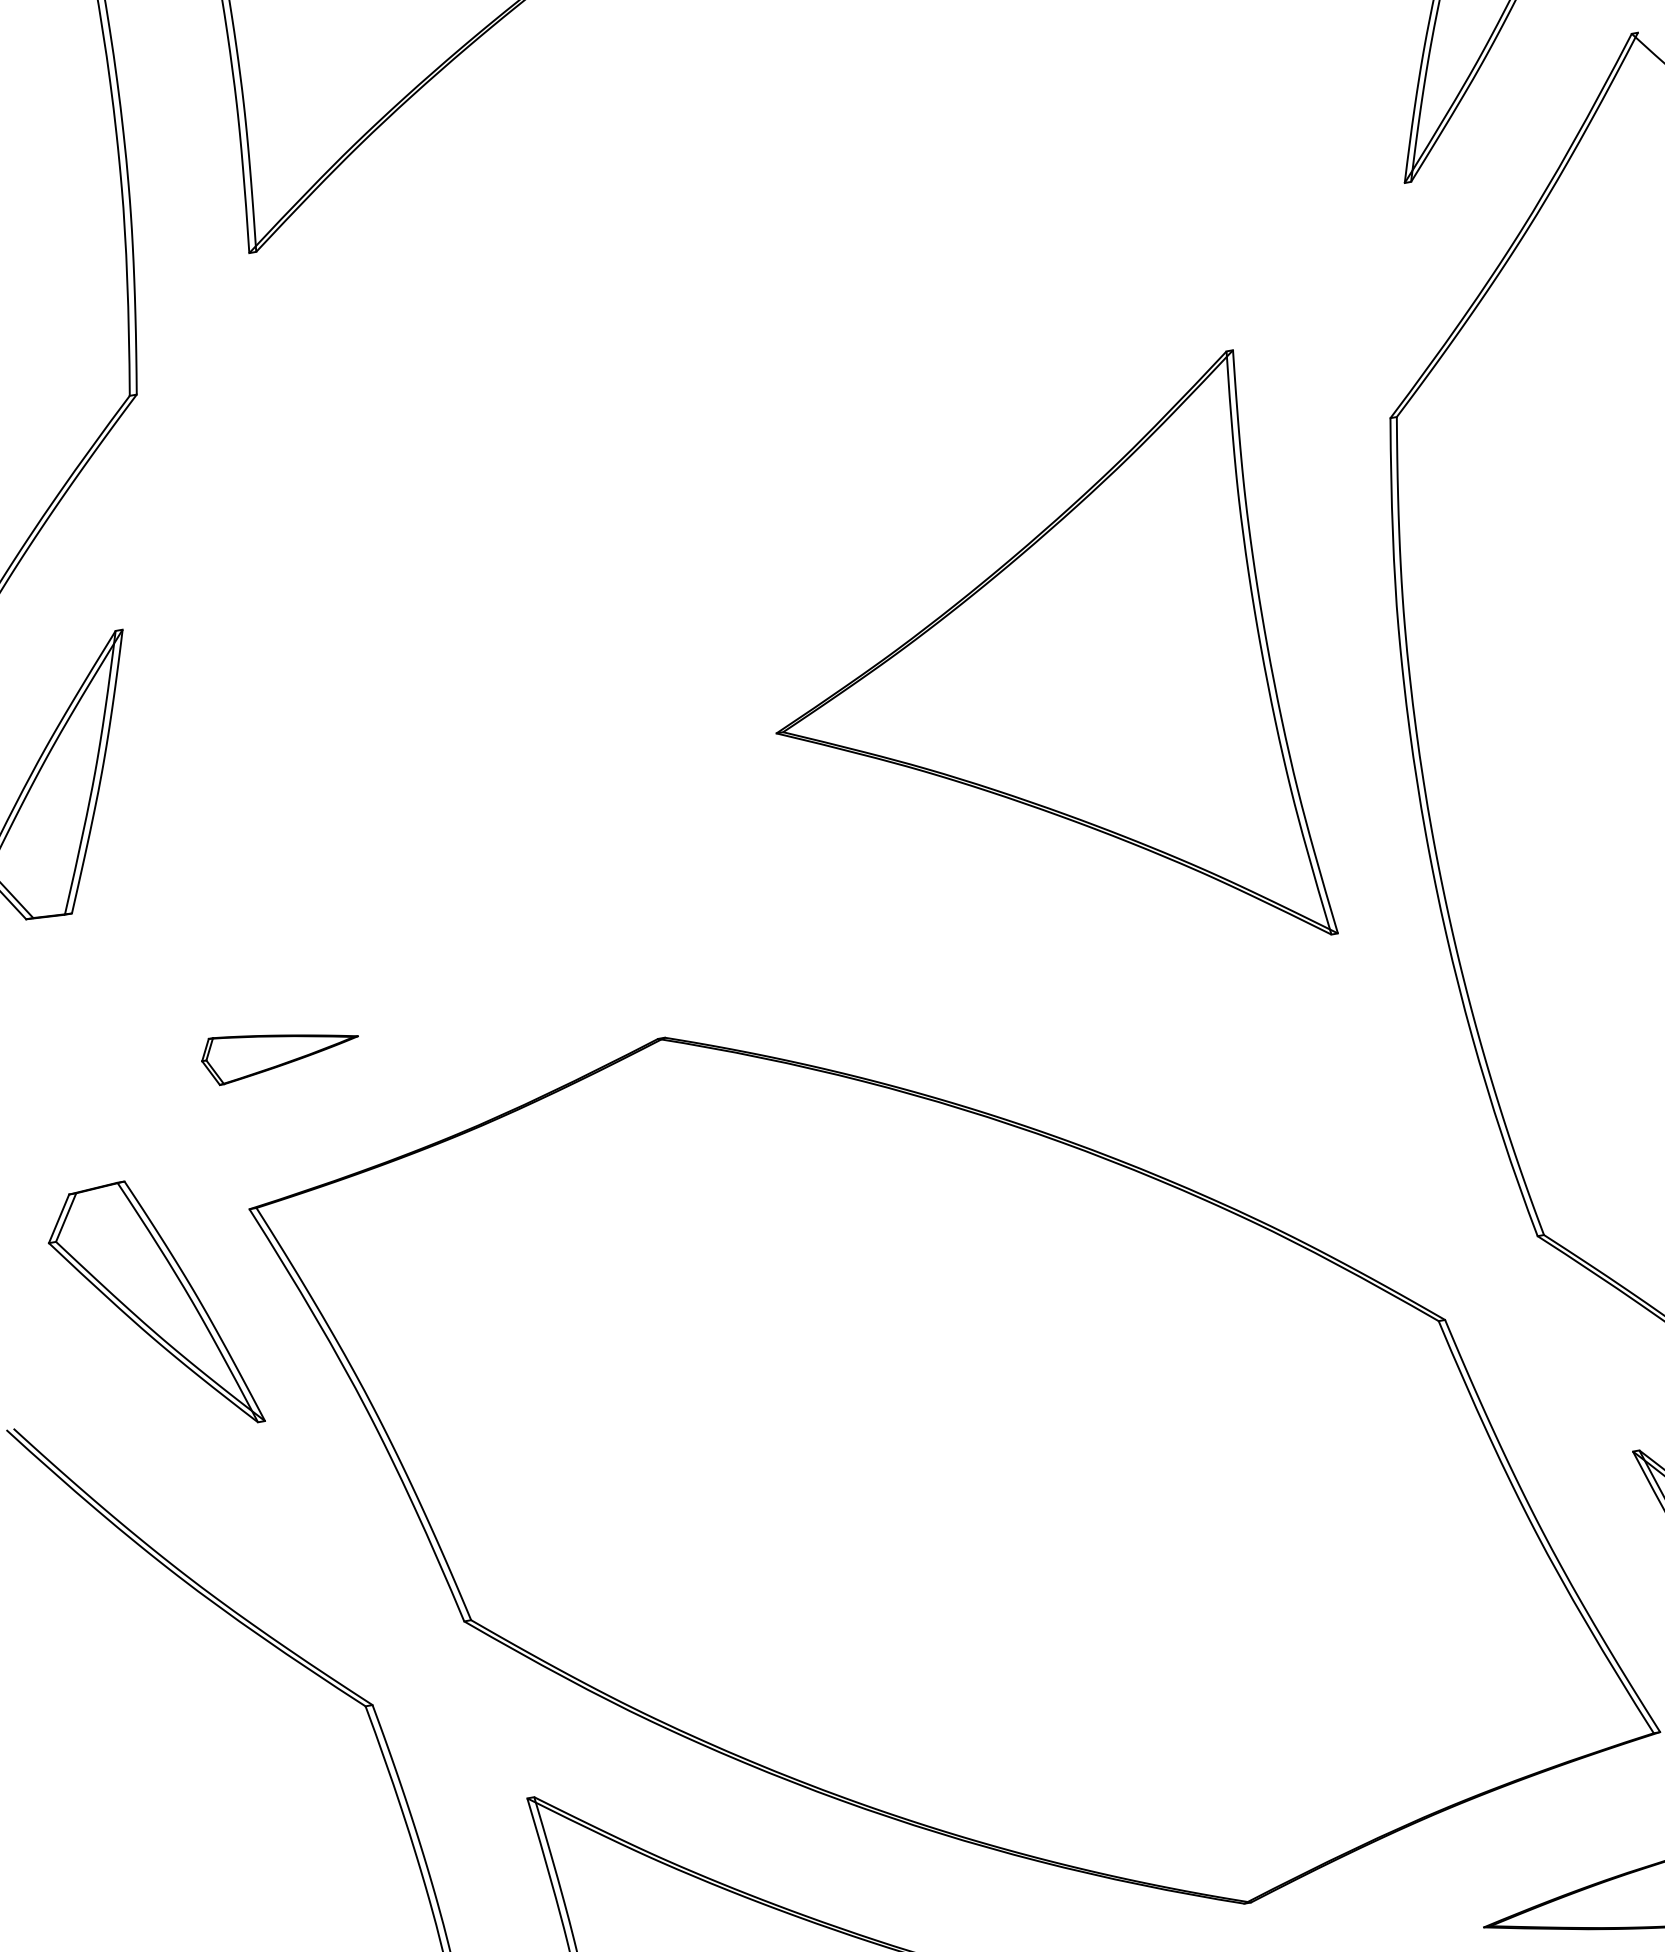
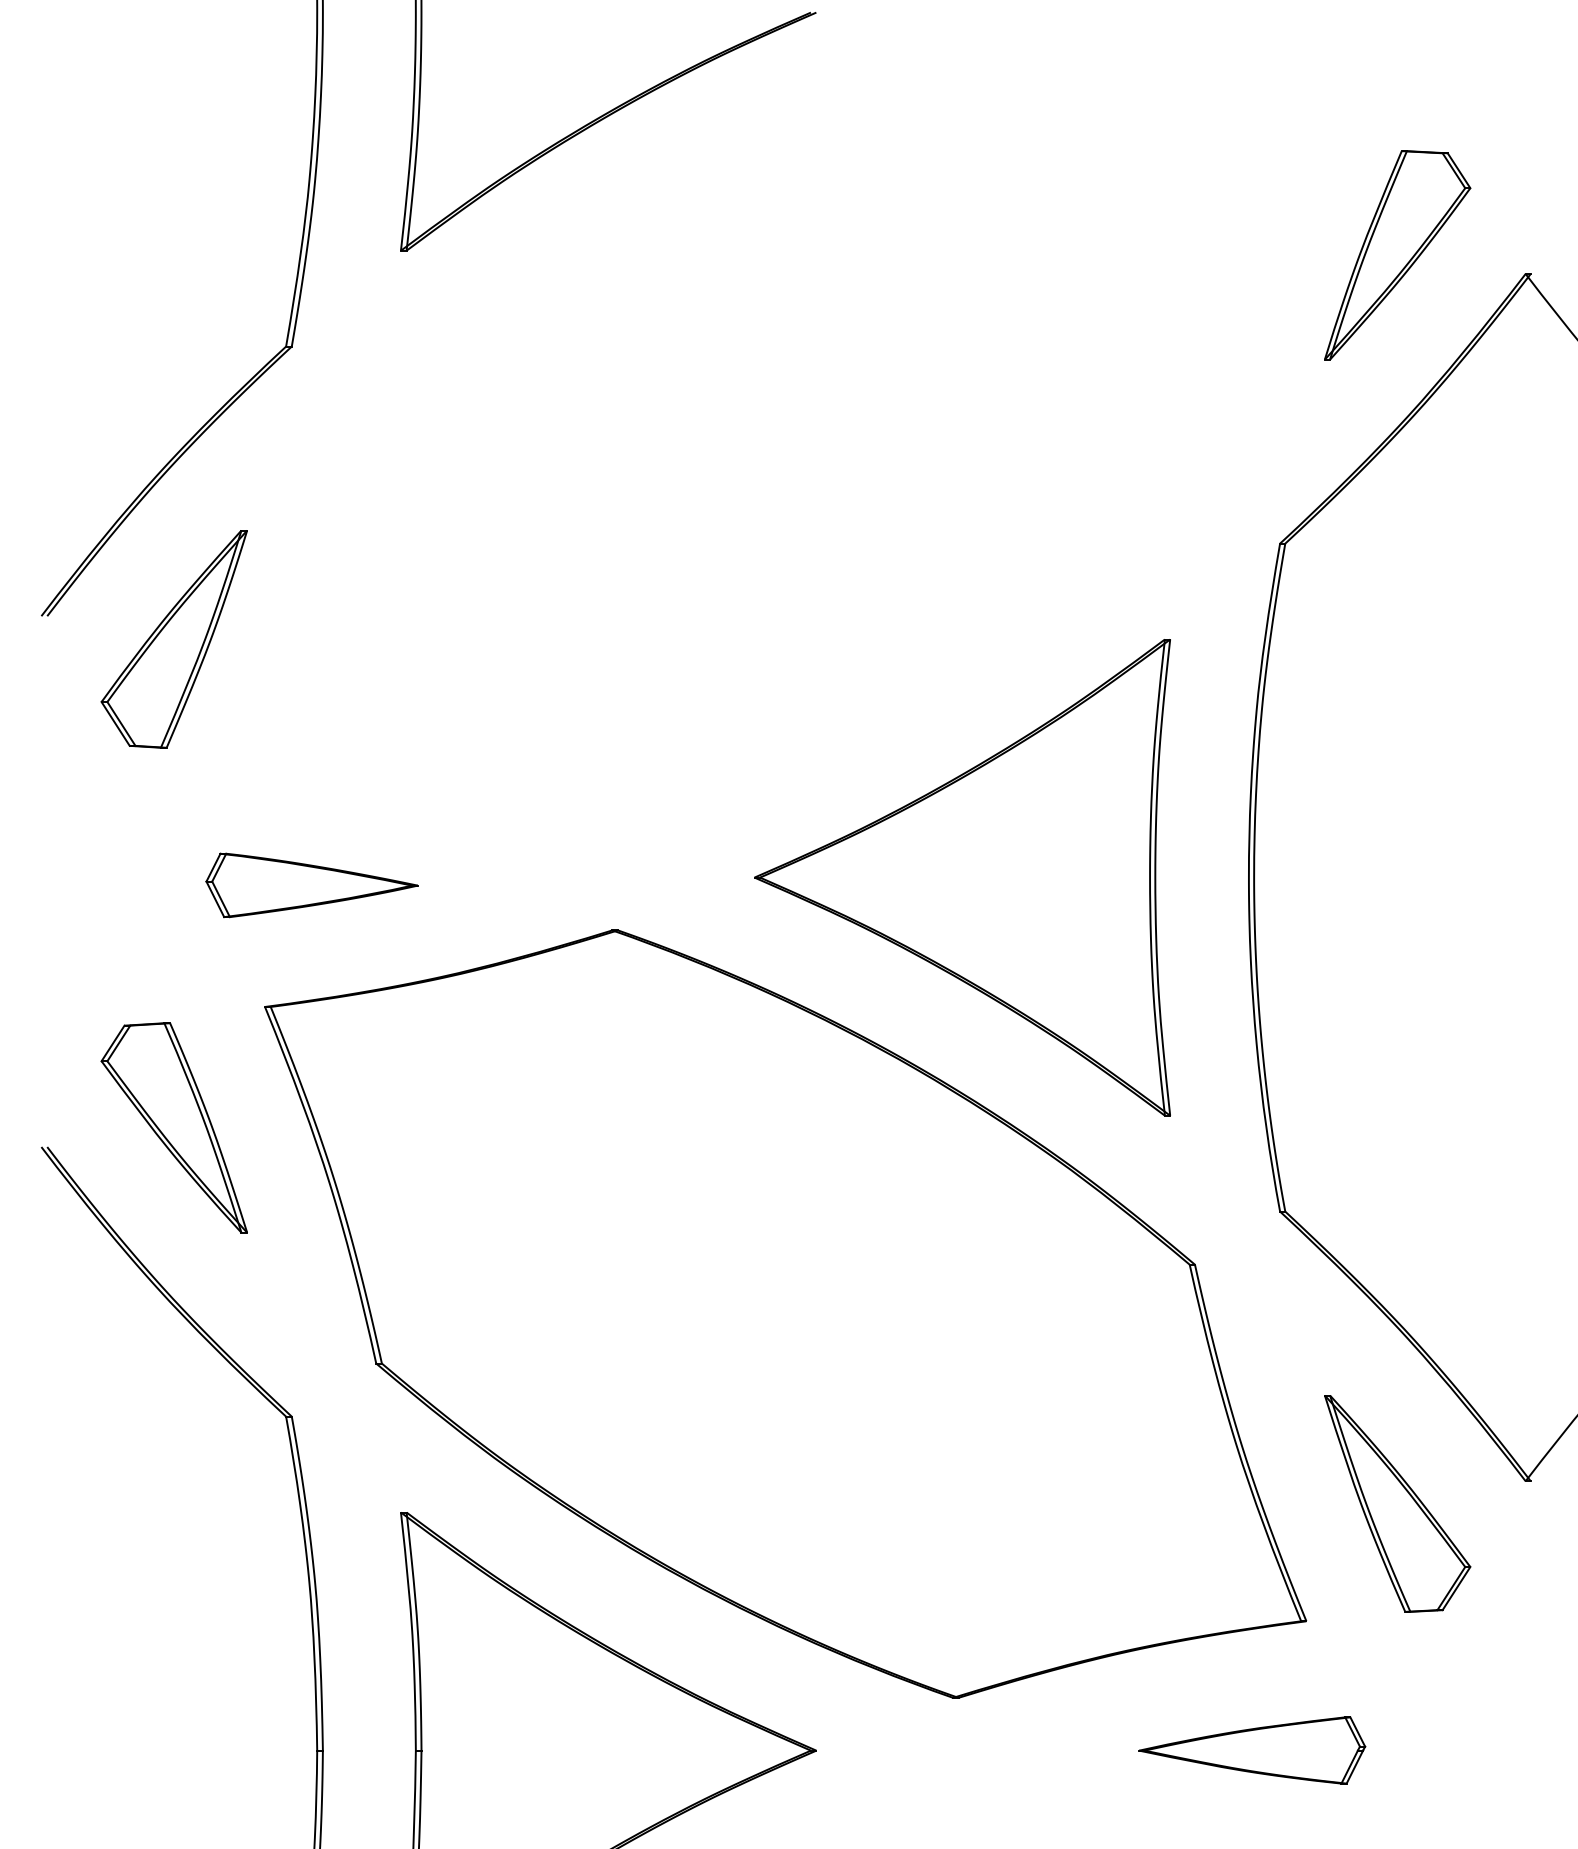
part: (1031, 687) -> (962, 877), moved
part: (279, 1050) -> (311, 885), size x1.67
part: (151, 1308) -> (173, 1127), moved

